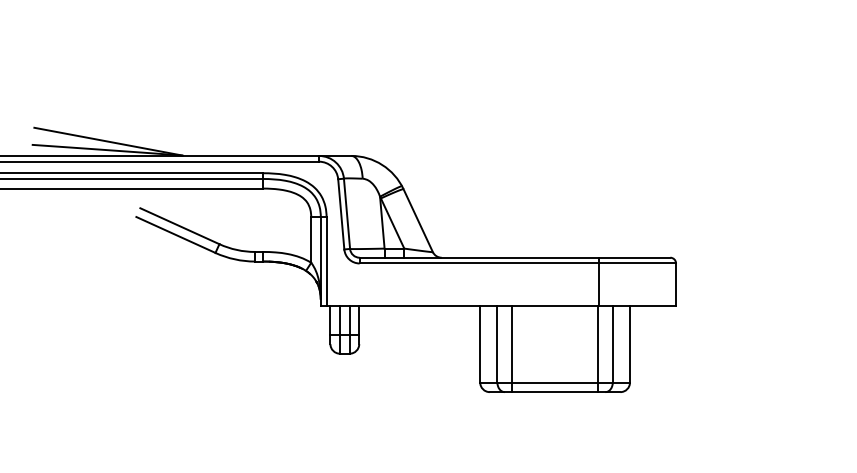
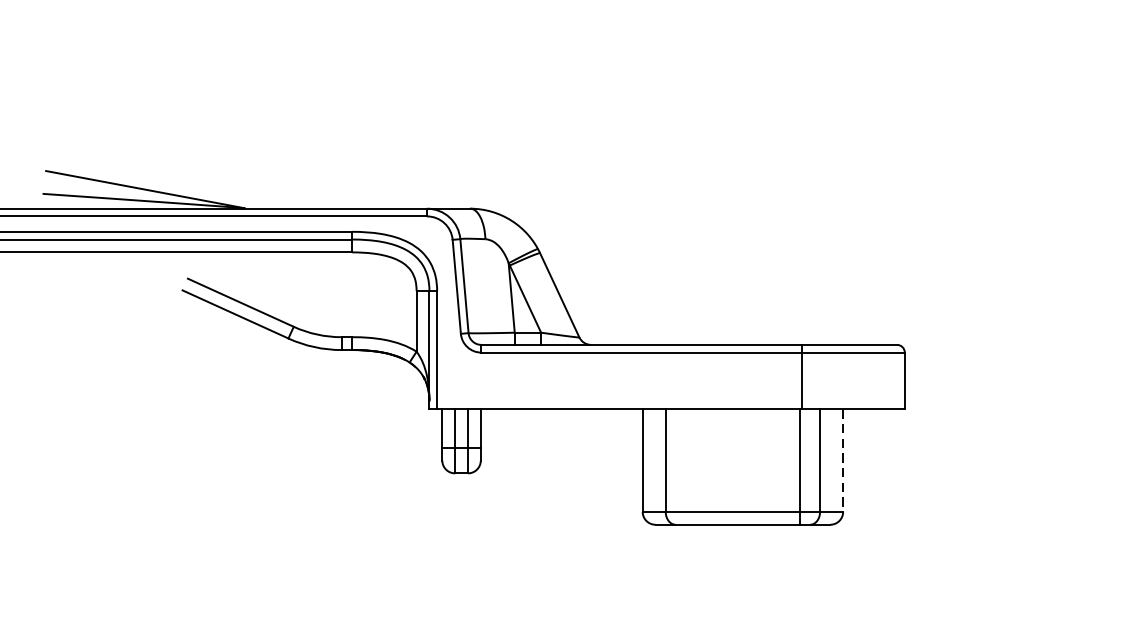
line: (630, 344) -> (843, 461), solid -> dashed
line: (512, 348) -> (685, 466), removed

